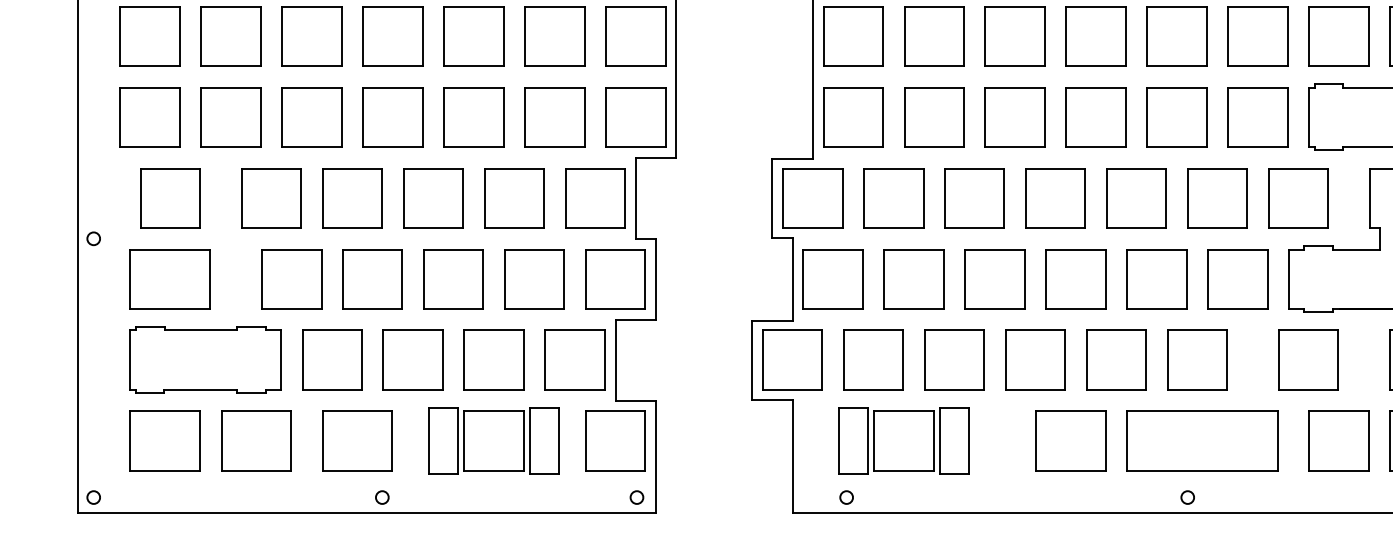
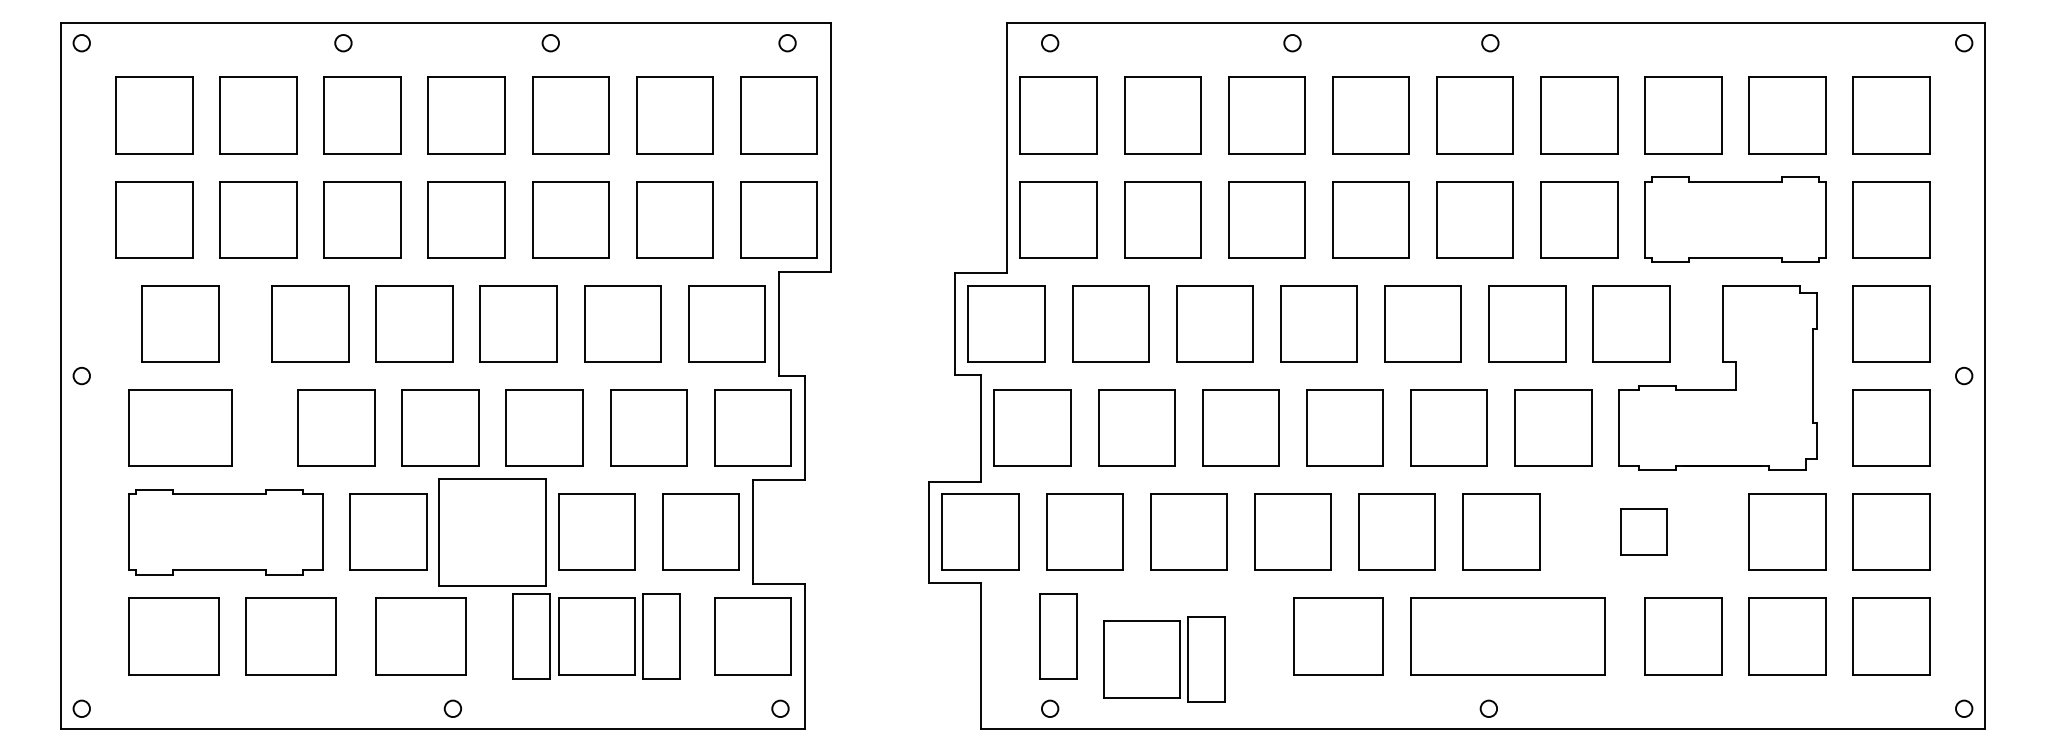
part: (413, 359) -> (492, 531), size x1.4
part: (1308, 359) -> (1644, 531), size x0.6
part: (921, 441) -> (1164, 659), moved

